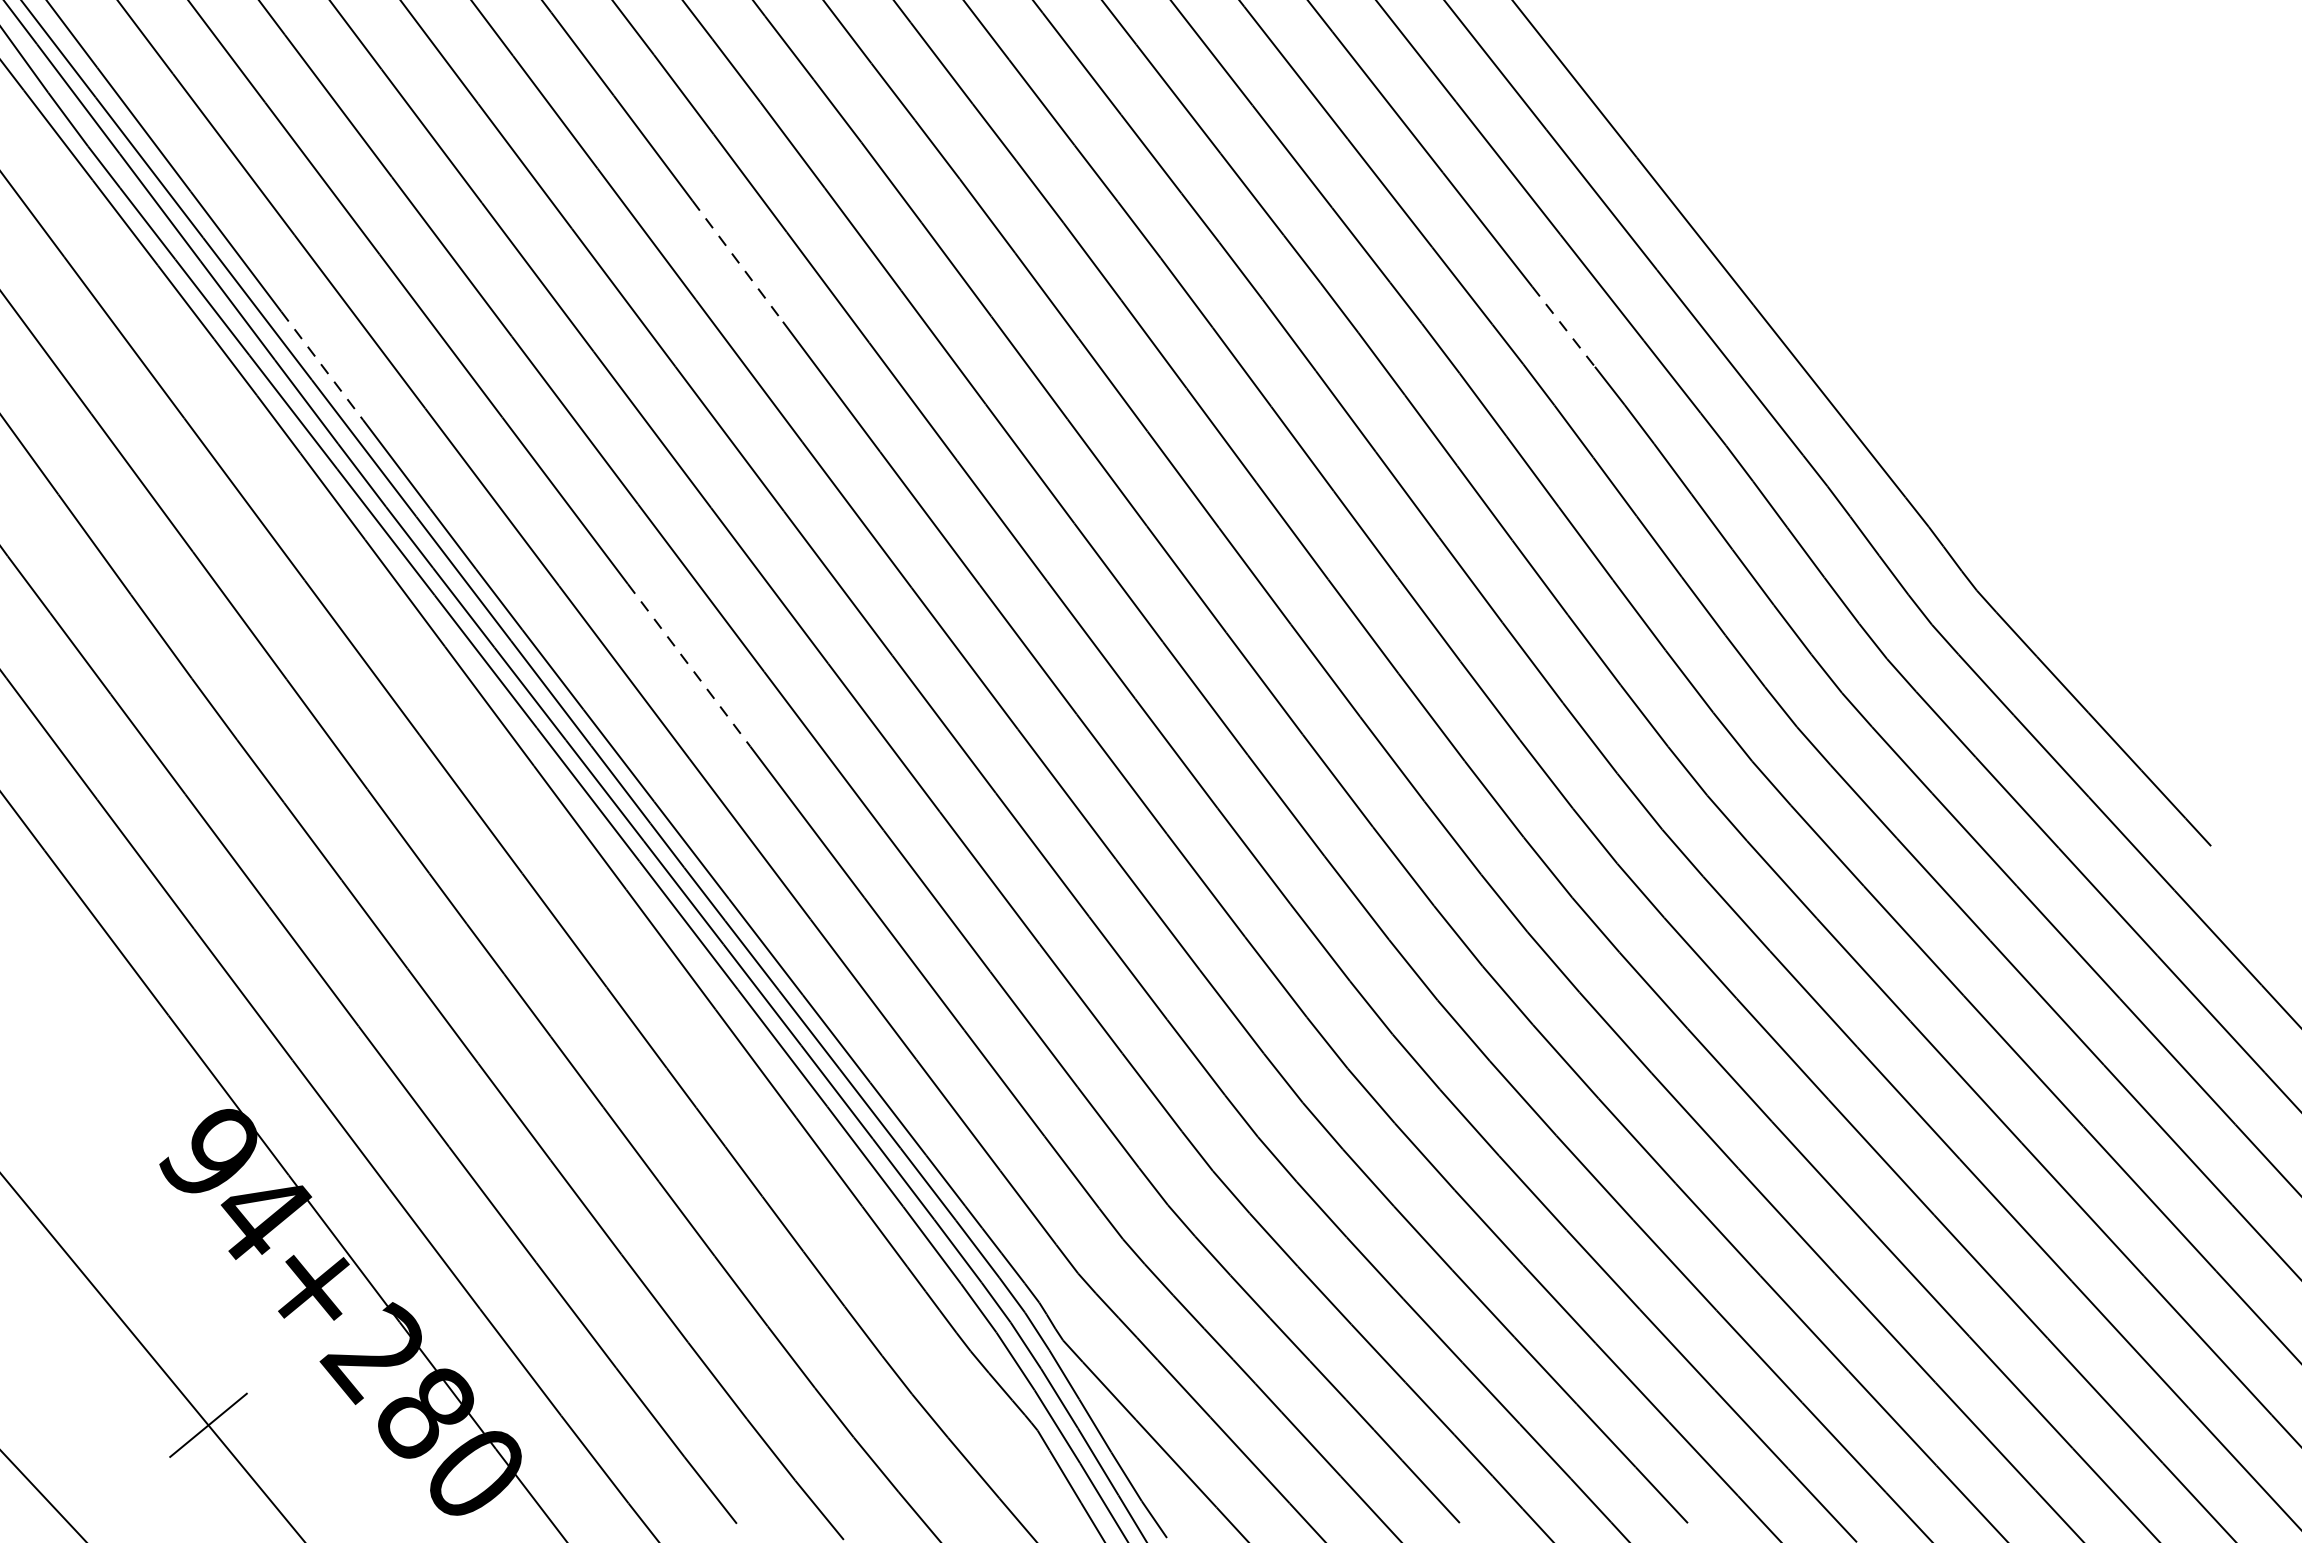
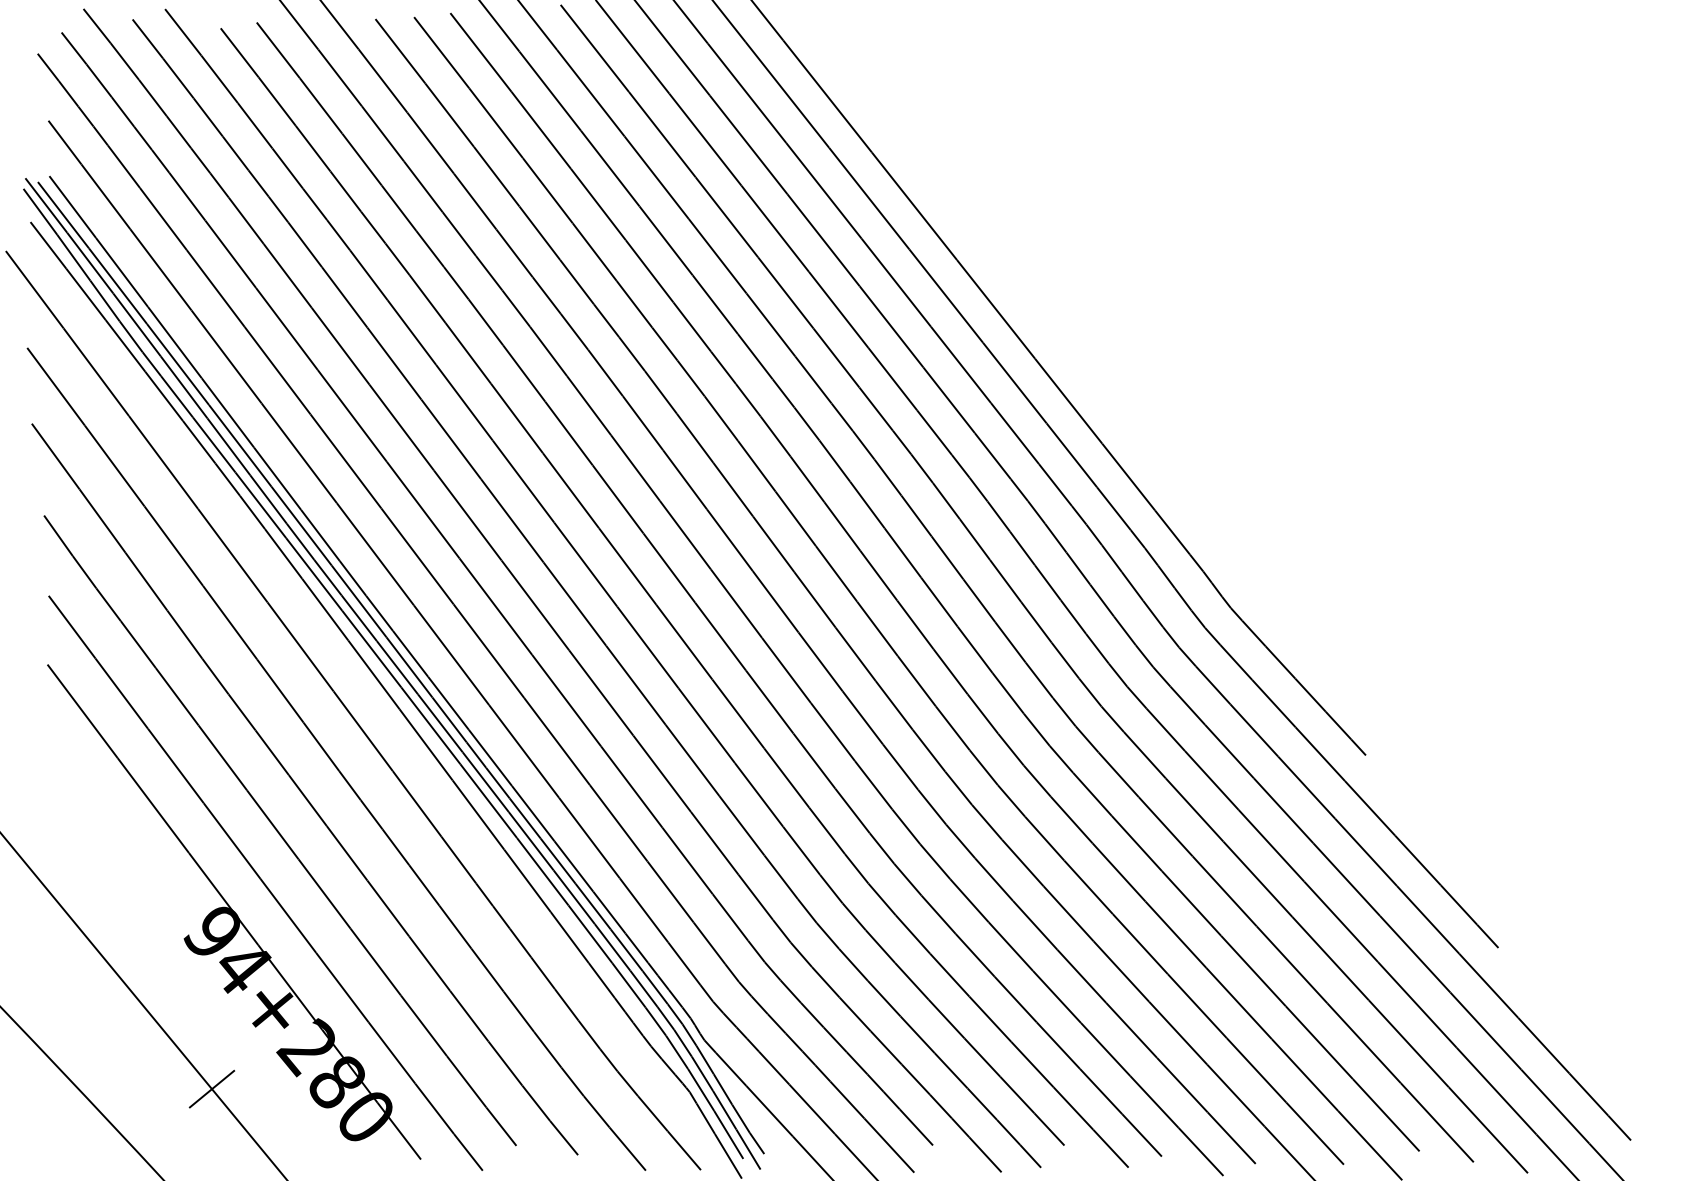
line: (738, 261) -> (517, 418), dashed -> solid
line: (1564, 327) -> (993, 456), dashed -> solid
line: (322, 367) -> (277, 479), dashed -> solid
line: (688, 665) -> (488, 651), dashed -> solid

